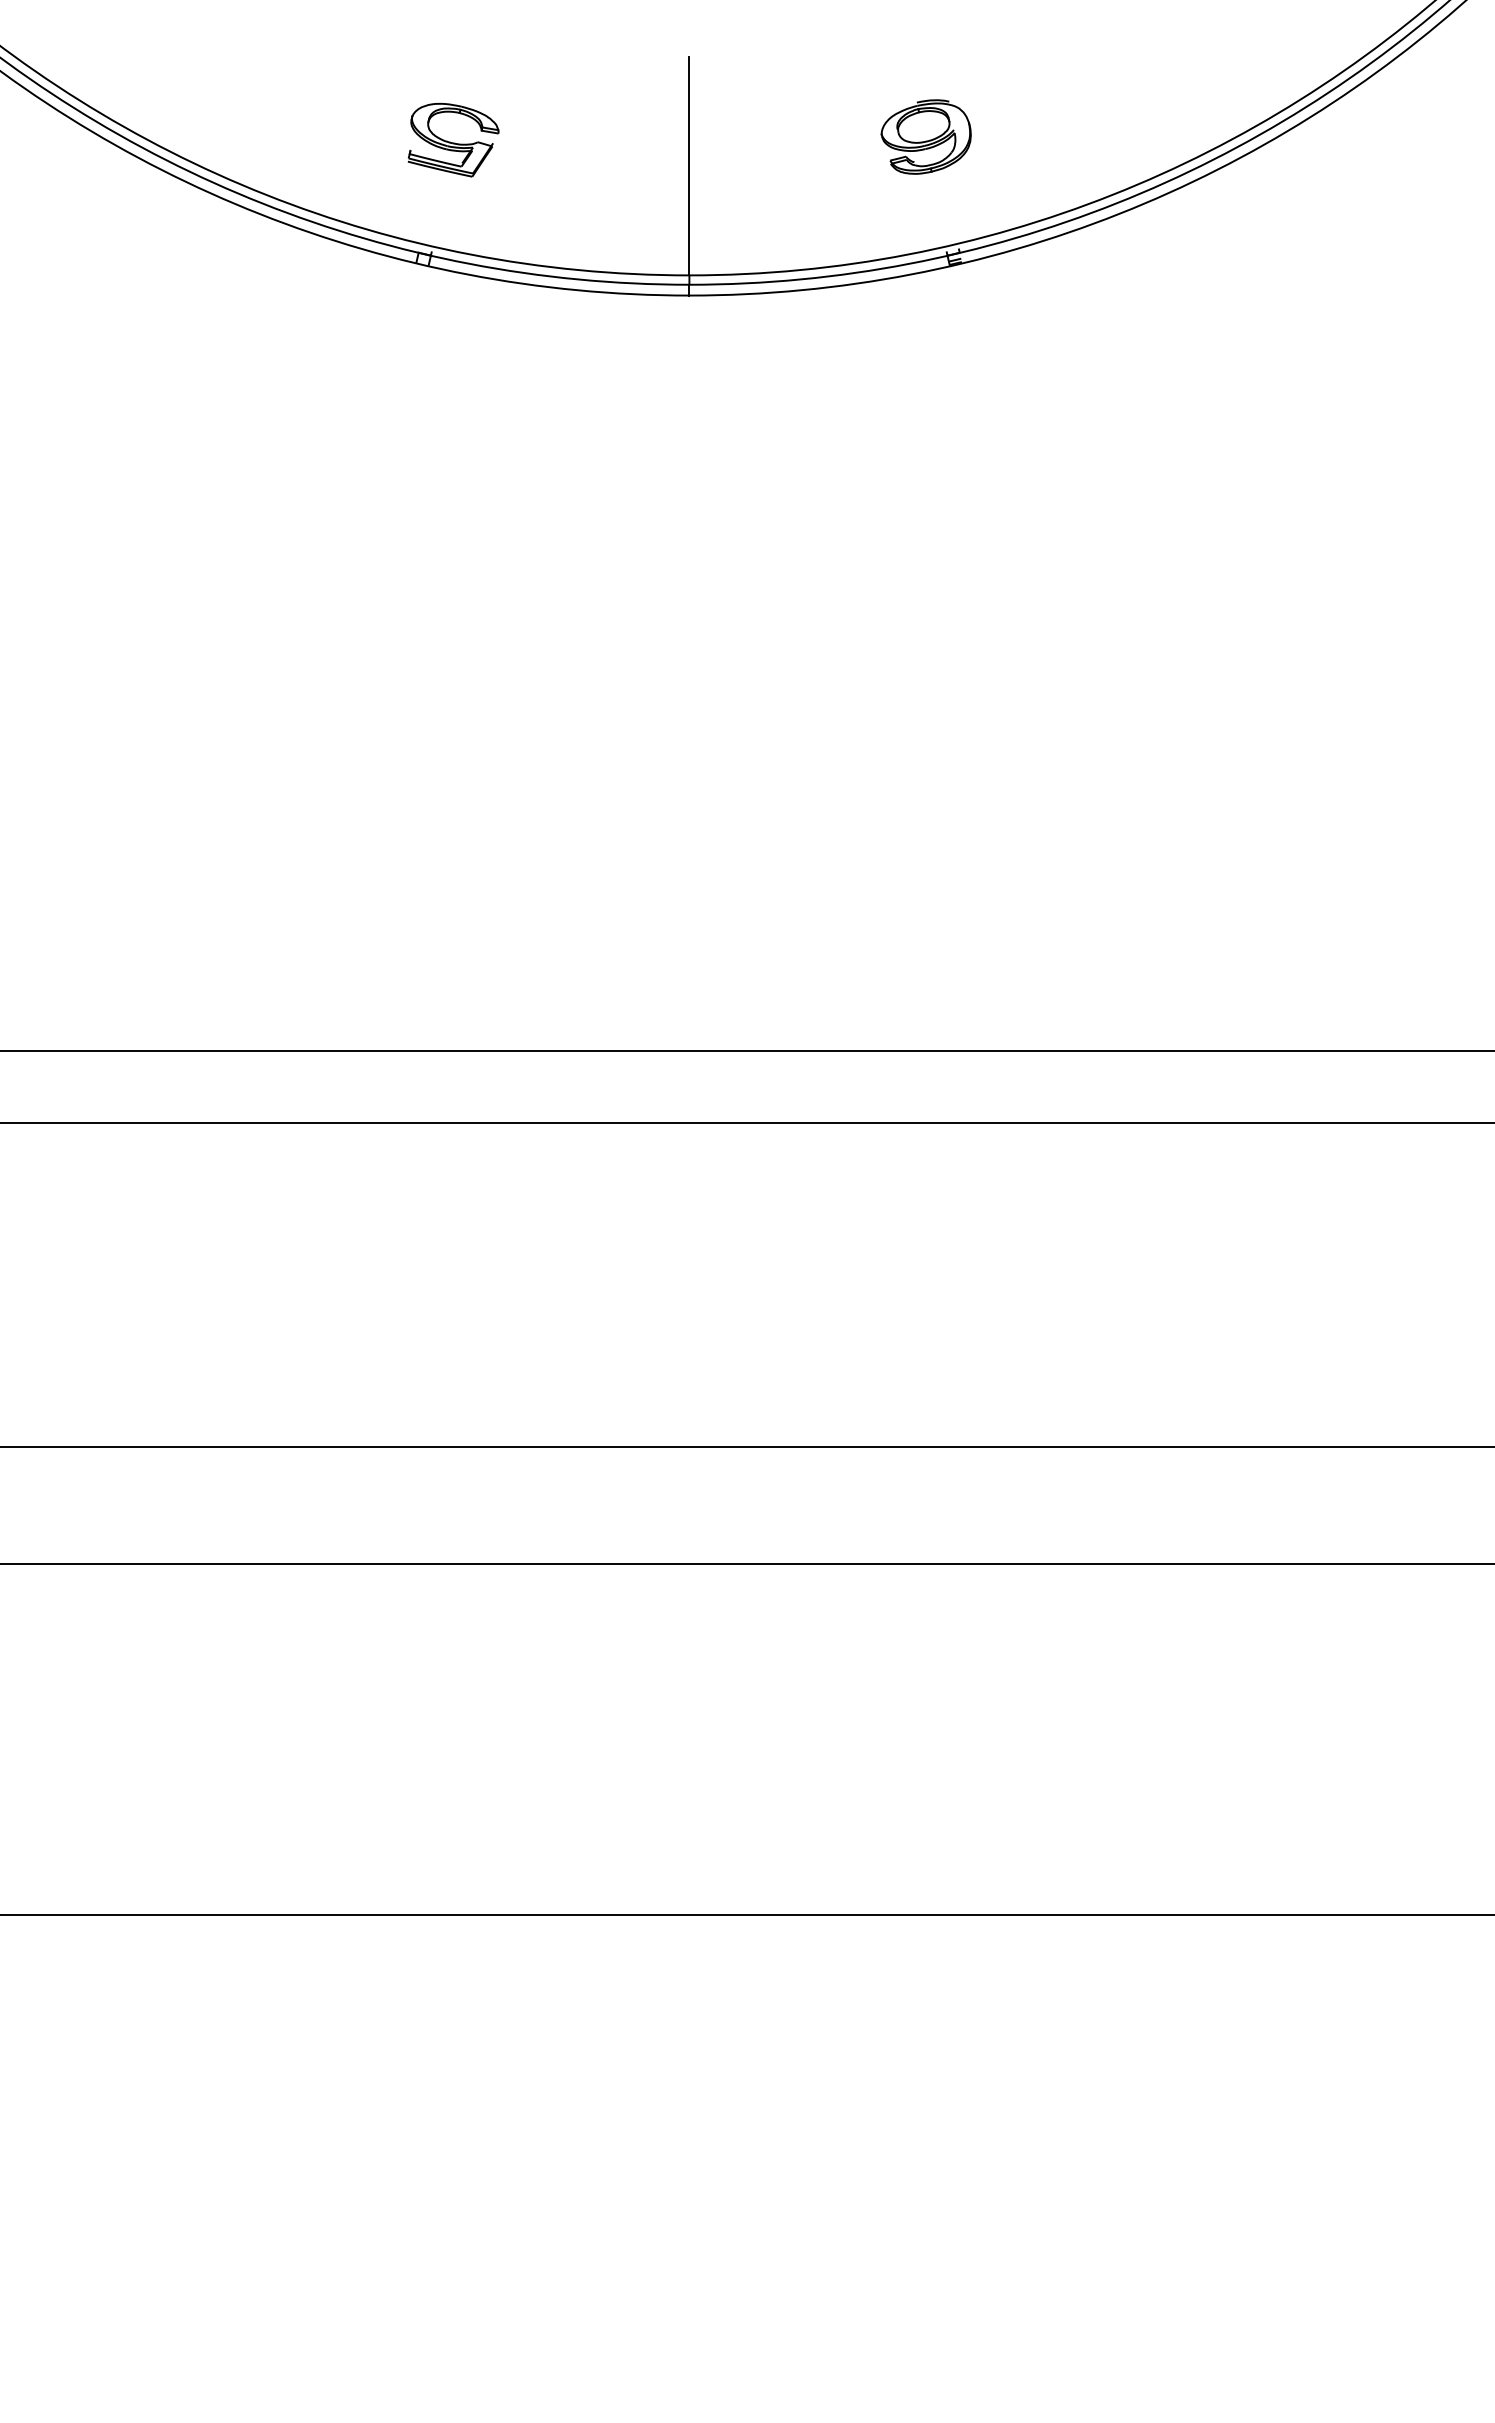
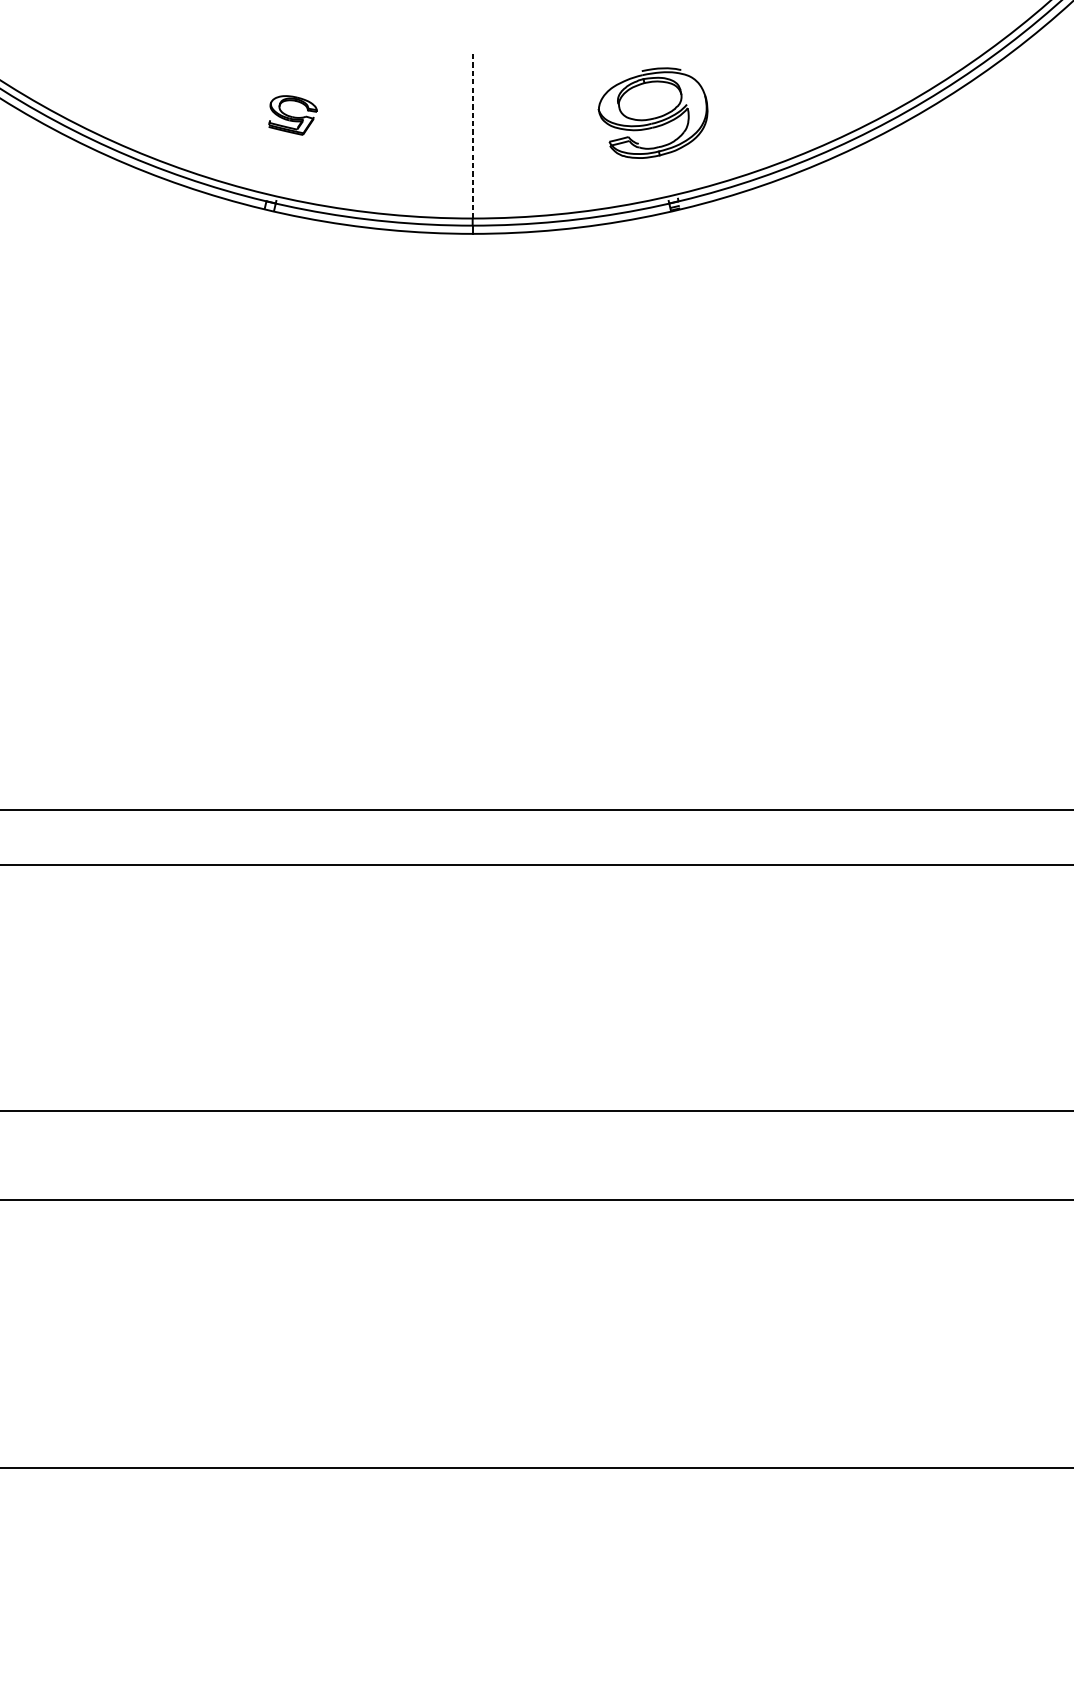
part: (925, 136) -> (652, 112), size x1.6
part: (453, 139) -> (292, 115), size x0.7
line: (689, 165) -> (472, 134), solid -> dashed

